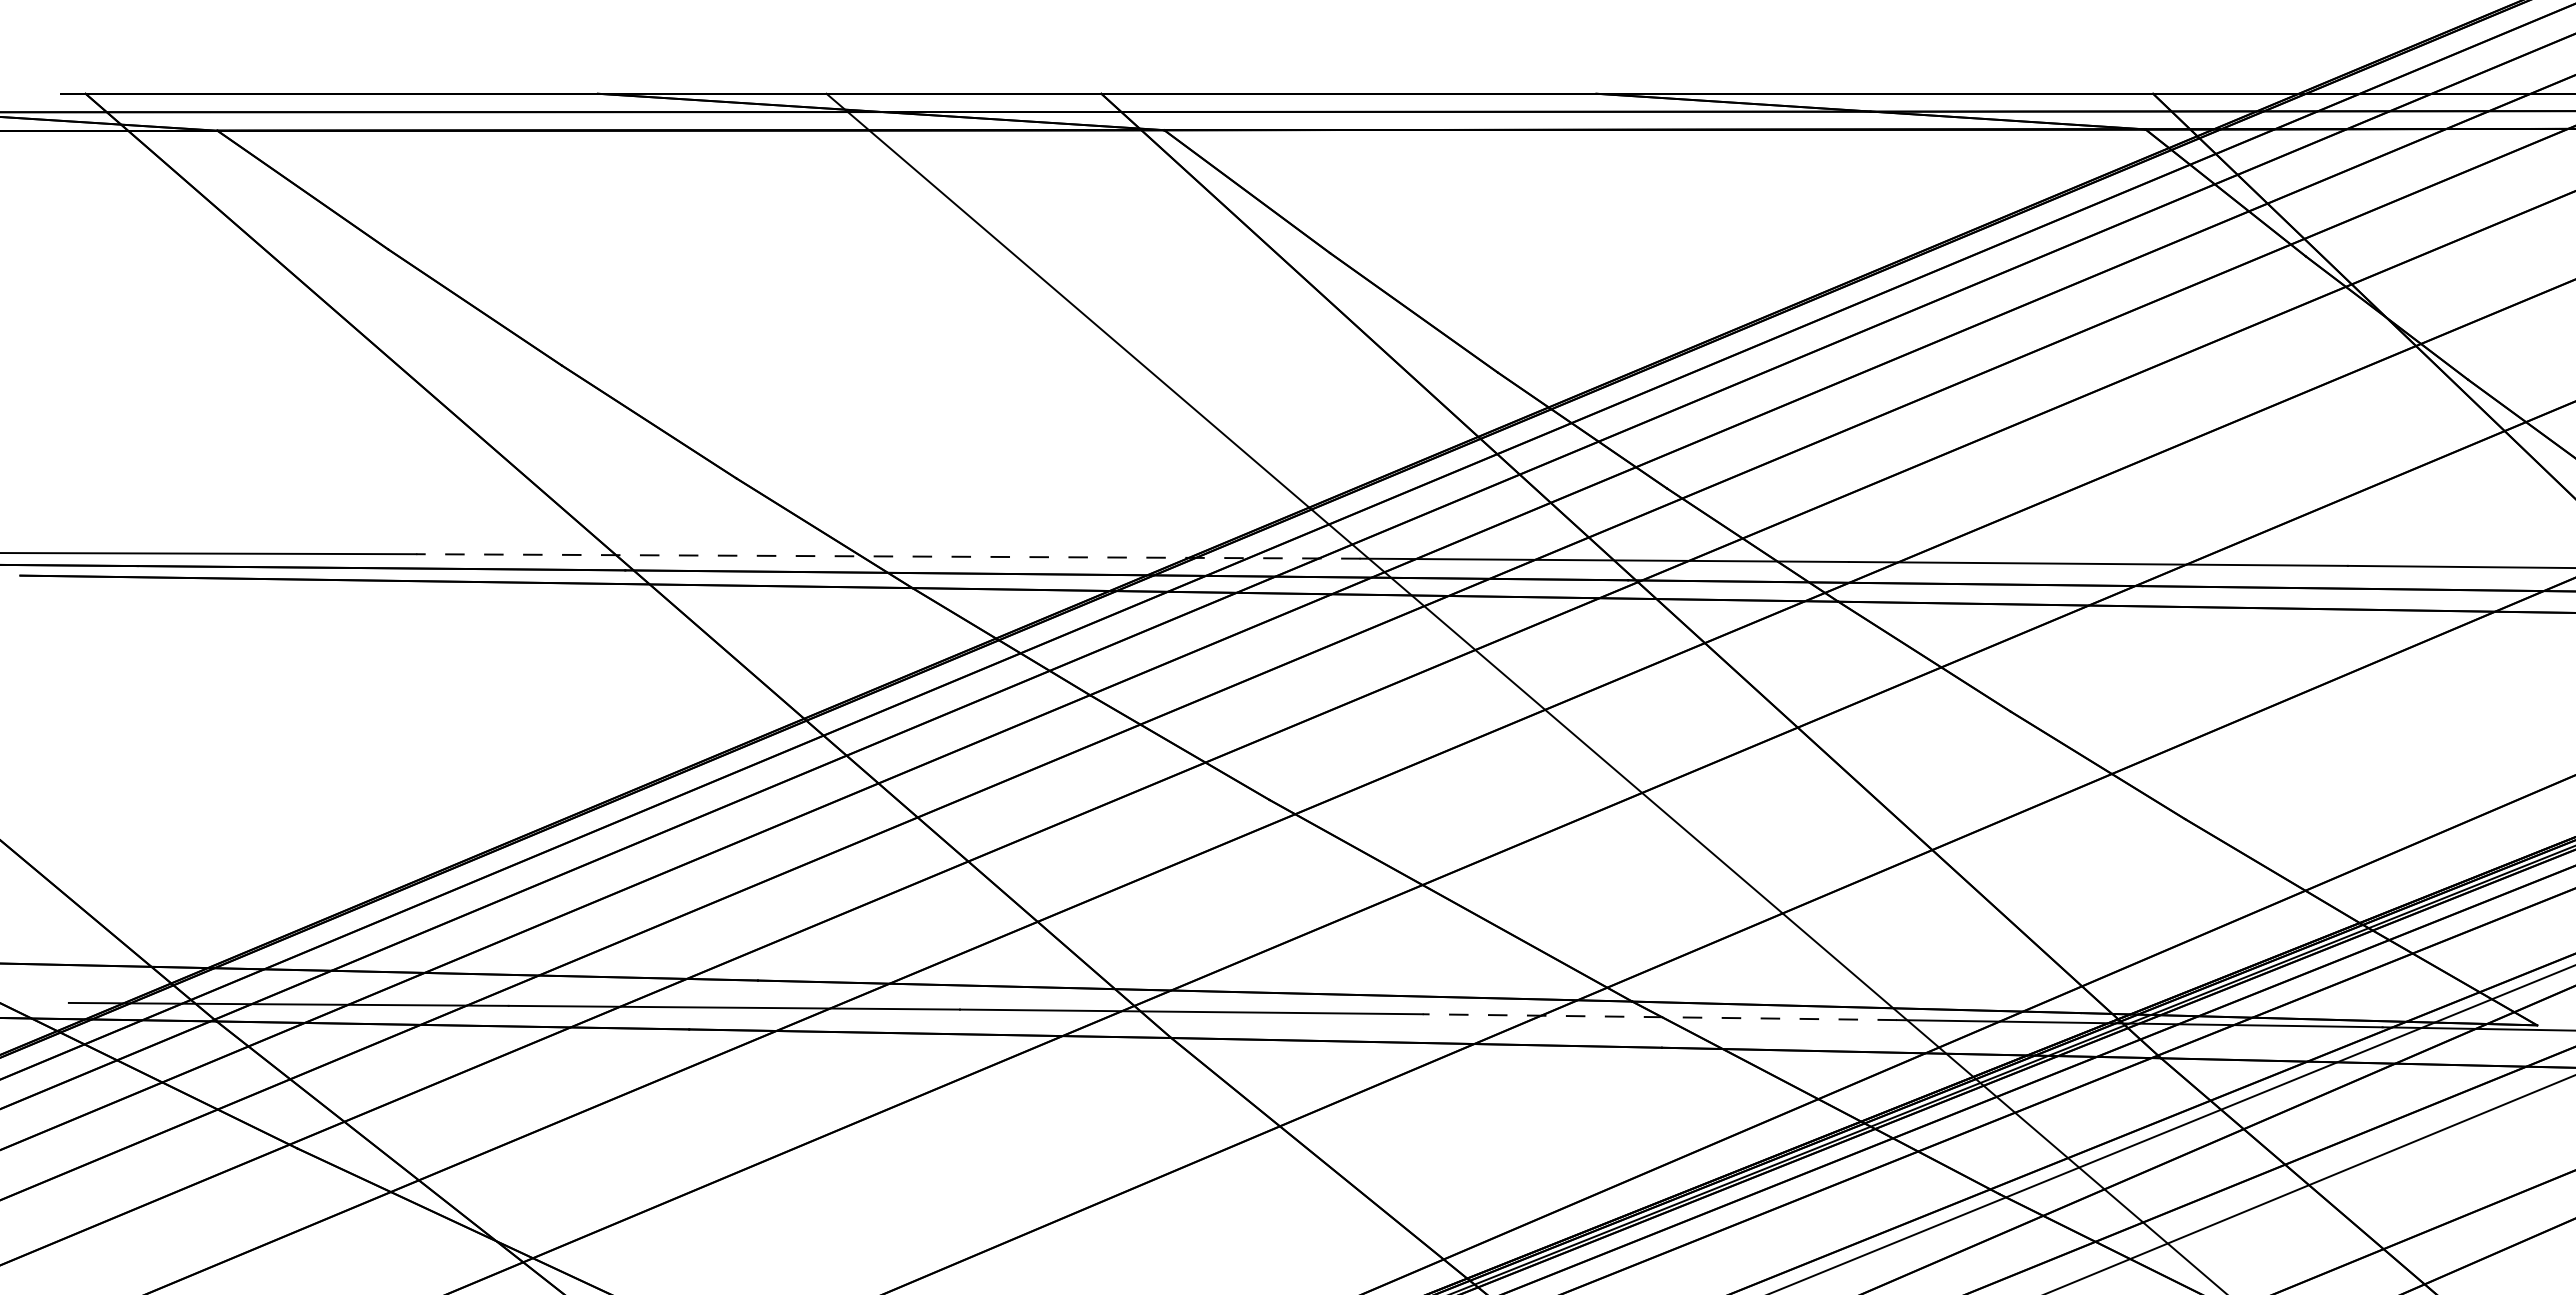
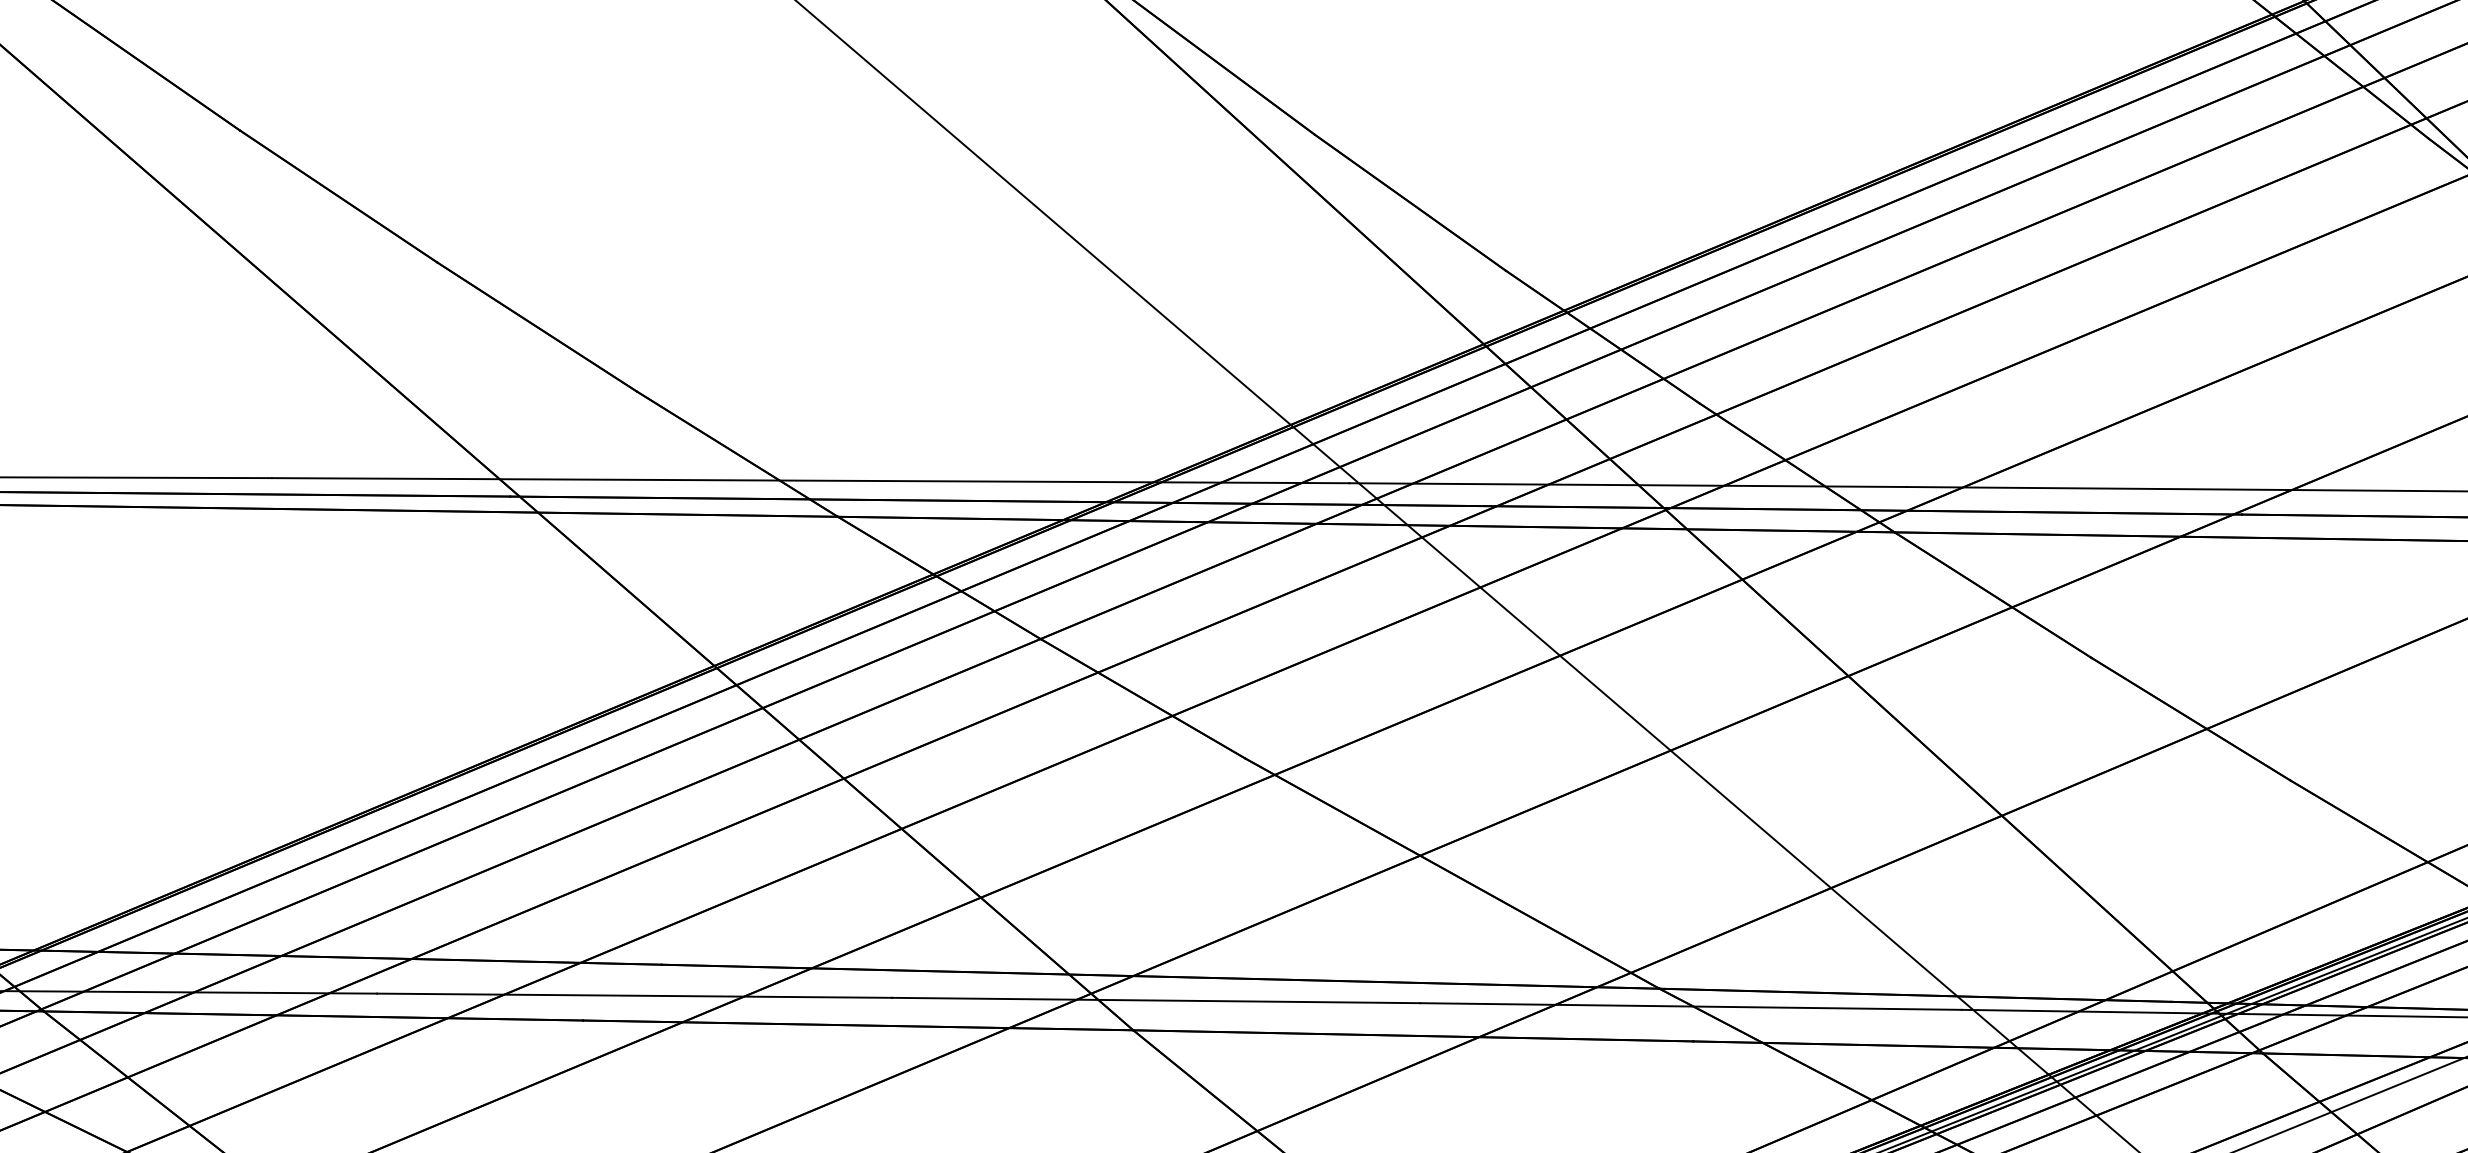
line: (887, 556) -> (809, 480), dashed -> solid
line: (1659, 1017) -> (1690, 1006), dashed -> solid

